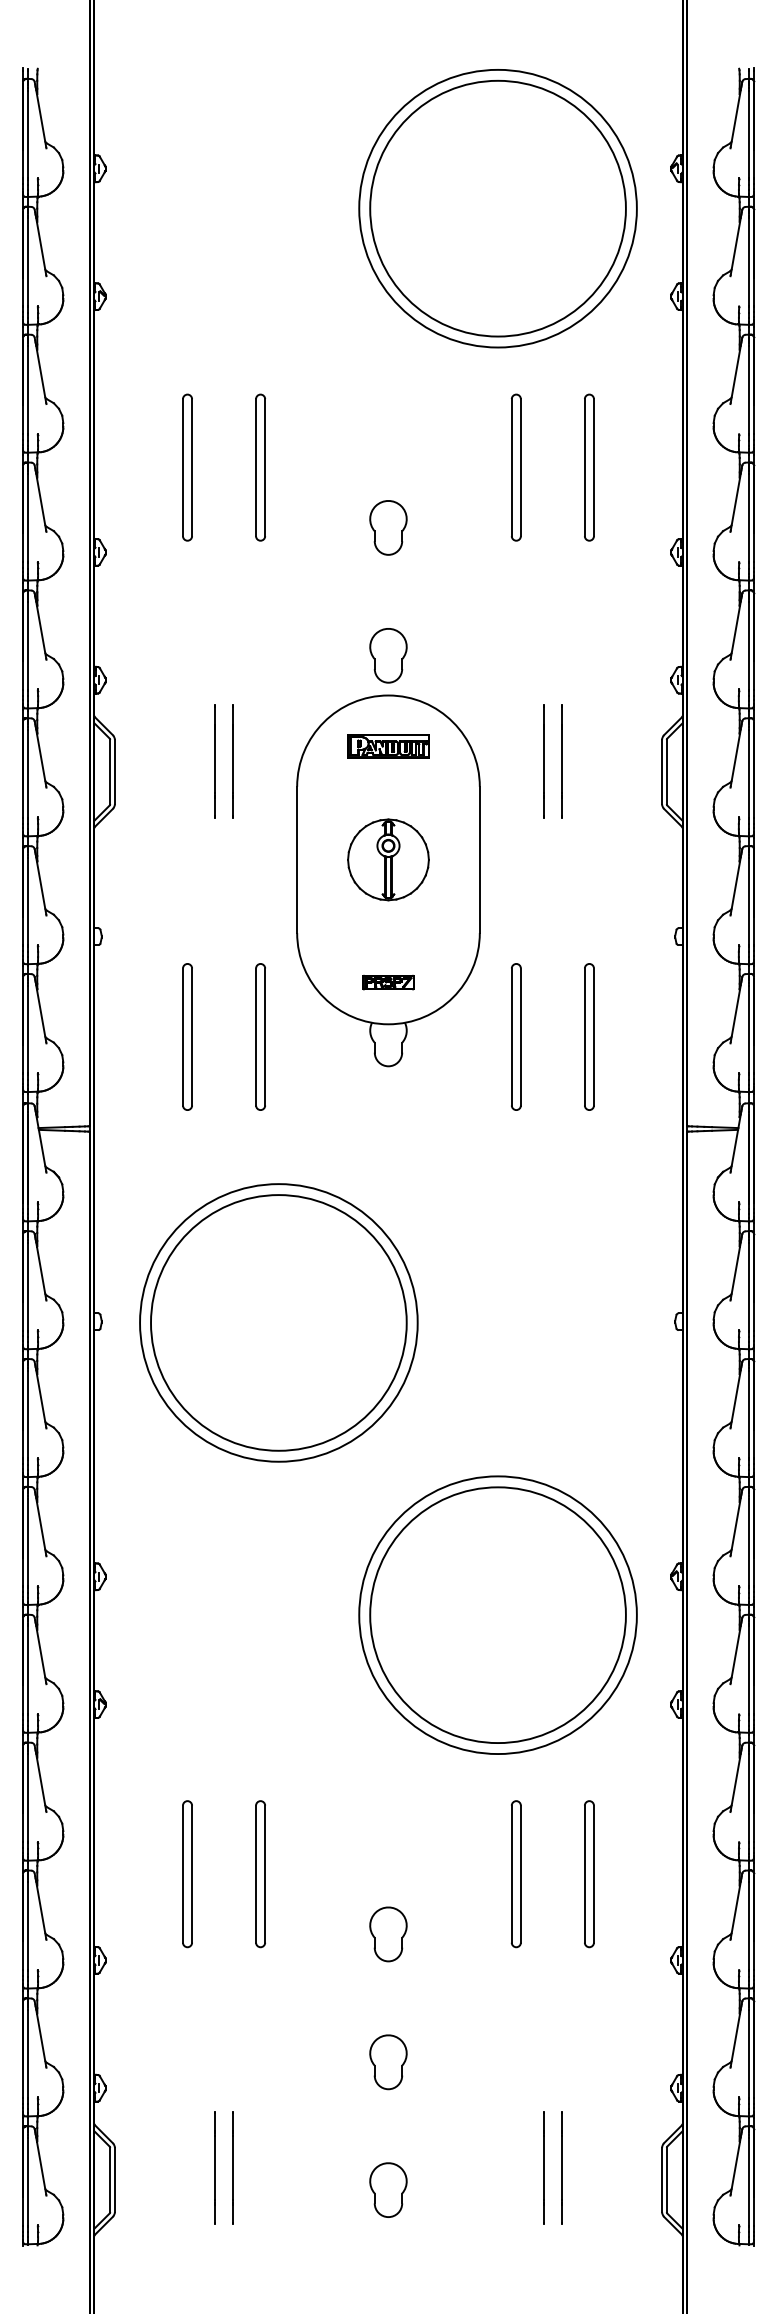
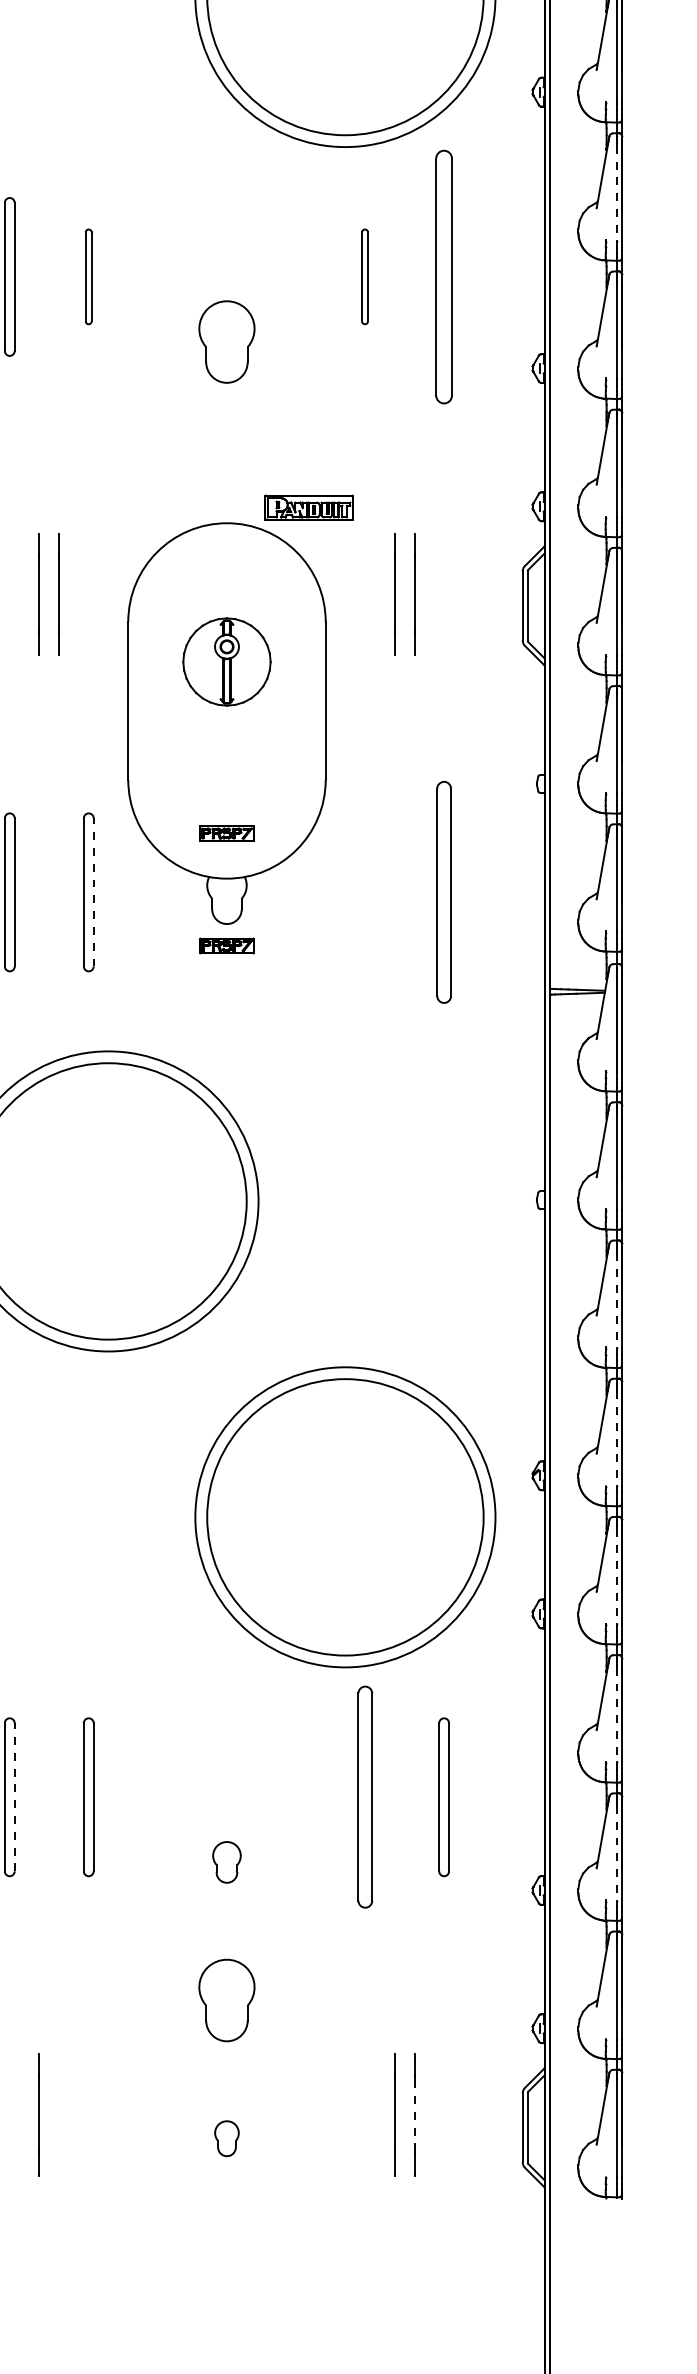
line: (749, 390) -> (617, 193), solid -> dashed
part: (260, 467) -> (88, 276), size x0.6
part: (515, 467) -> (364, 276), size x0.6
part: (589, 467) -> (444, 276), size x1.6
part: (388, 527) -> (226, 341), size x1.4
part: (388, 655) -> (226, 480), removed
part: (388, 746) -> (309, 508), moved
part: (388, 859) -> (226, 661), moved
line: (265, 1036) -> (94, 891), solid -> dashed
part: (516, 1036) -> (365, 891), removed
part: (589, 1036) -> (444, 891), size x1.4
part: (388, 1086) -> (226, 945), added
line: (749, 1414) -> (617, 1300), solid -> dashed
line: (749, 1542) -> (617, 1438), solid -> dashed
line: (749, 1670) -> (617, 1577), solid -> dashed
line: (749, 1798) -> (617, 1715), solid -> dashed
line: (192, 1873) -> (15, 1796), solid -> dashed
part: (515, 1874) -> (364, 1797), size x1.4
line: (749, 1926) -> (617, 1853), solid -> dashed
part: (388, 1934) -> (226, 1862), size x0.7
part: (388, 2062) -> (226, 2000), size x1.4
line: (232, 2167) -> (58, 2114), removed
line: (562, 2168) -> (415, 2115), solid -> dashed
part: (388, 2189) -> (226, 2138), size x0.6

